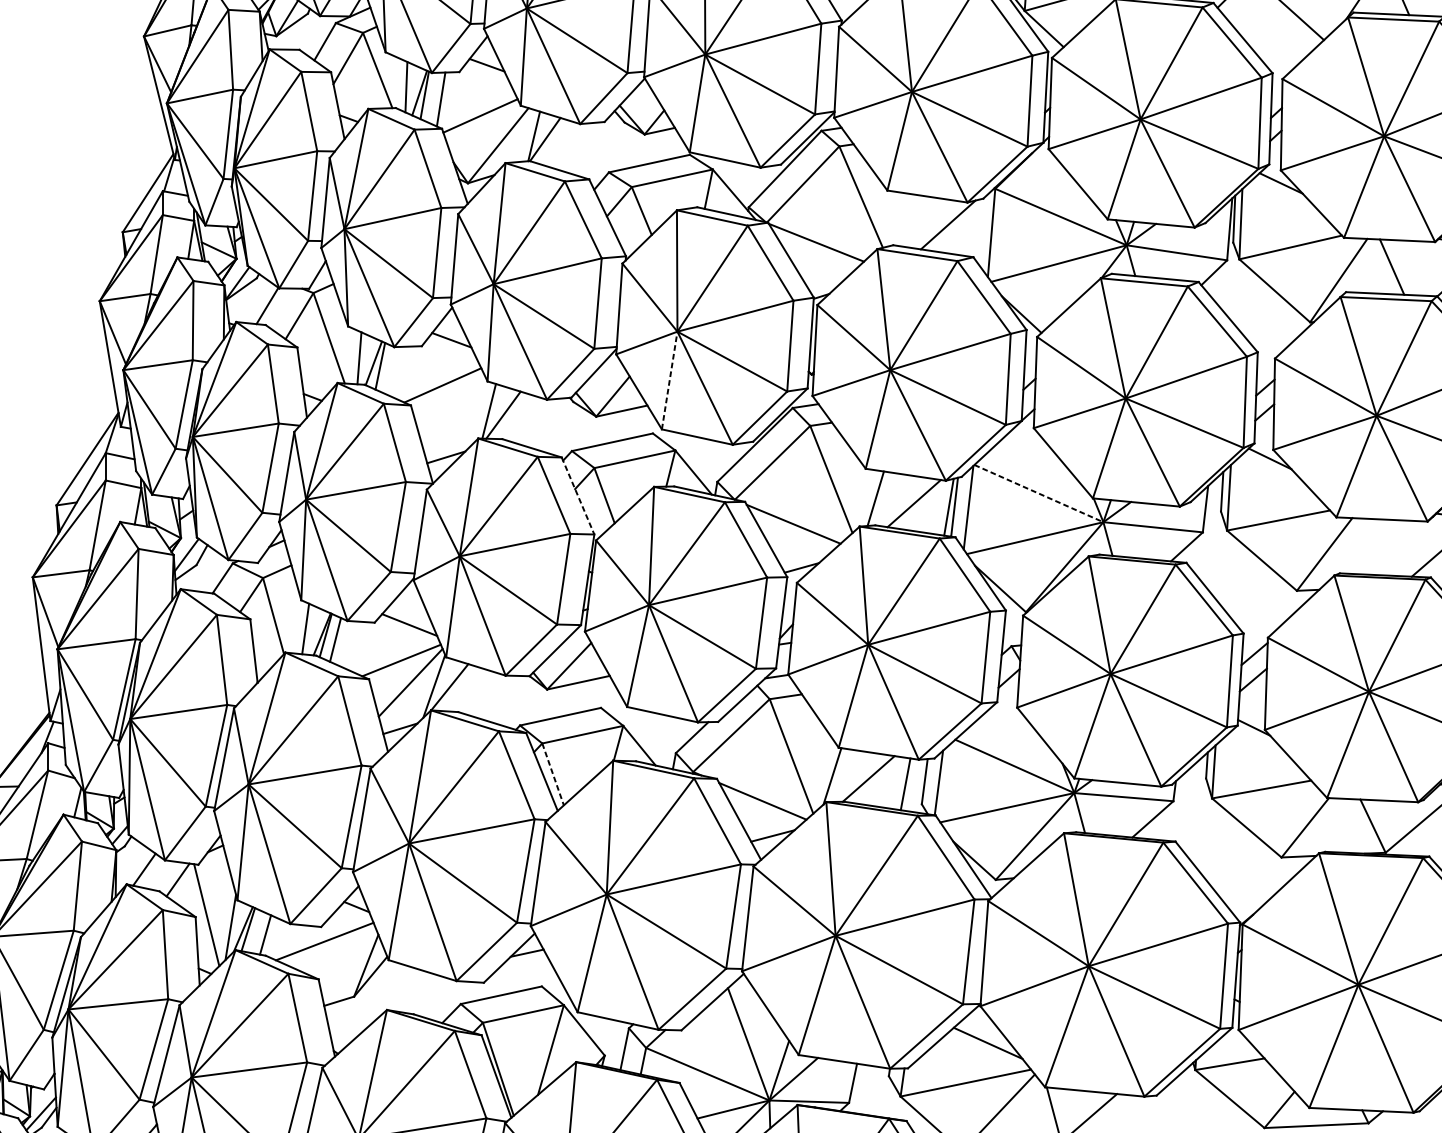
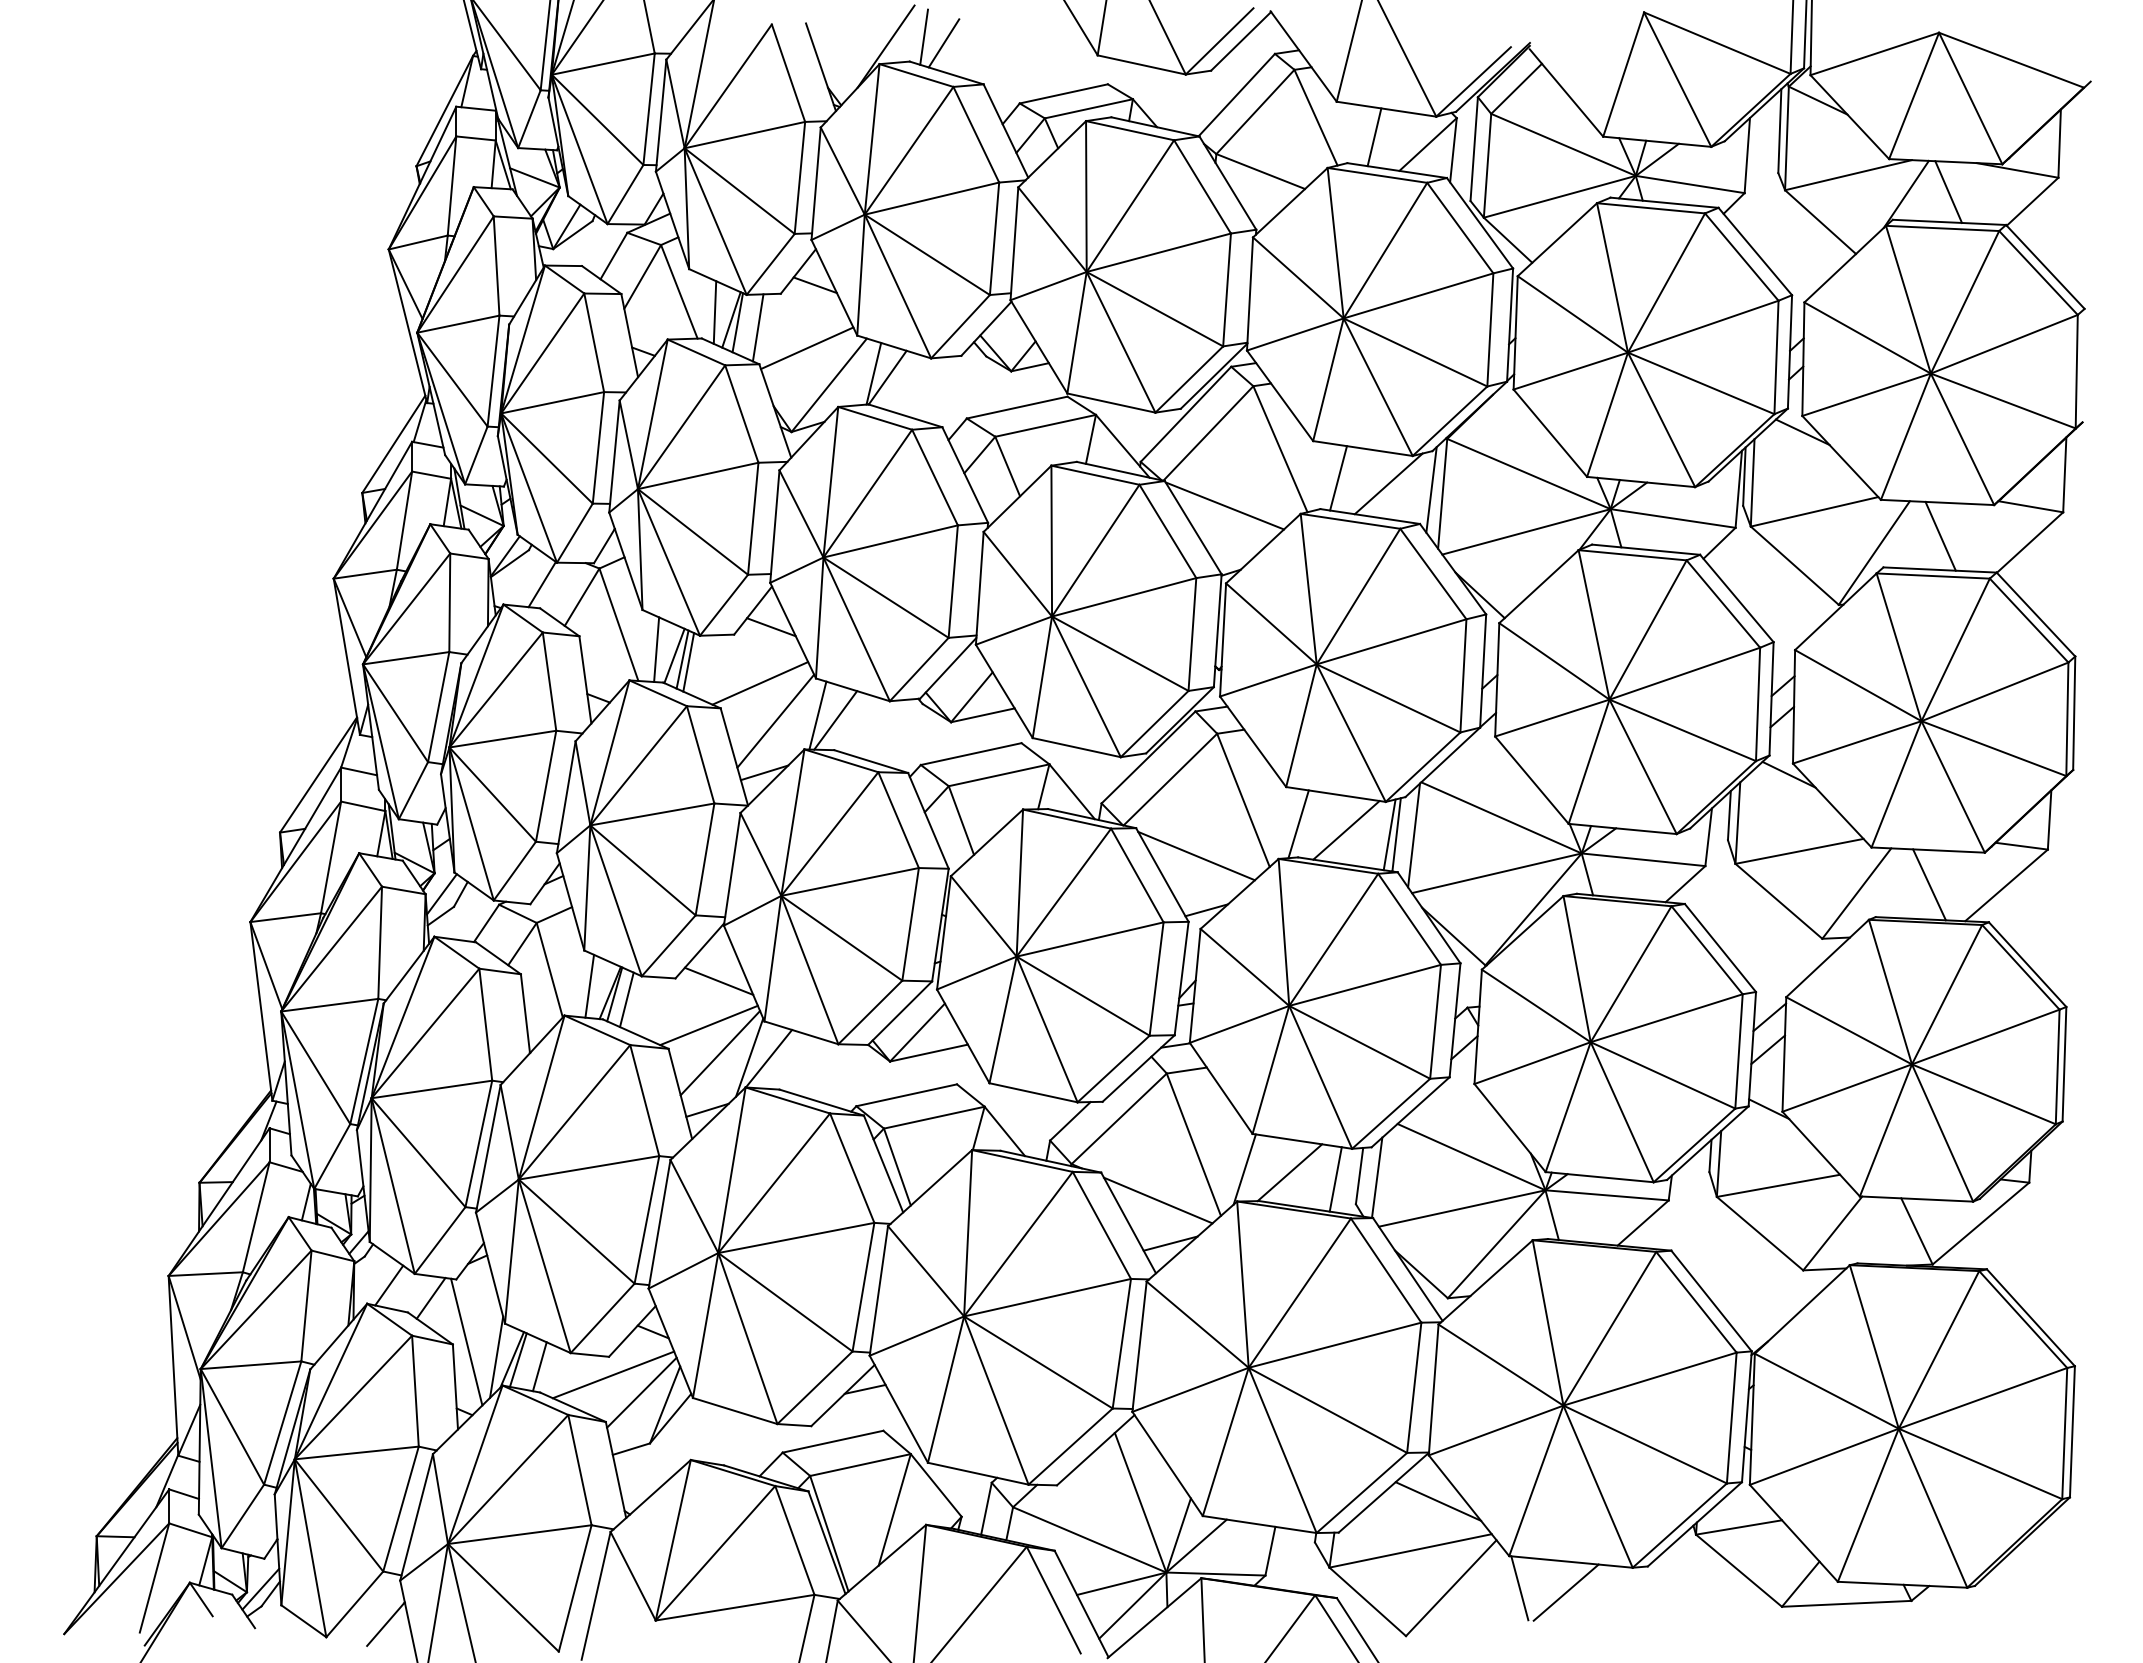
line: (907, 220) -> (1338, 478), added
line: (982, 229) -> (1431, 489), added
line: (385, 368) -> (688, 662), added
line: (669, 380) -> (1042, 677), dashed -> solid
line: (455, 415) -> (775, 720), added
line: (1038, 493) -> (1501, 817), dashed -> solid
line: (578, 495) -> (928, 820), dashed -> solid
line: (1383, 547) -> (1929, 884), added
line: (553, 774) -> (897, 1167), dashed -> solid
line: (347, 955) -> (641, 1392), added

